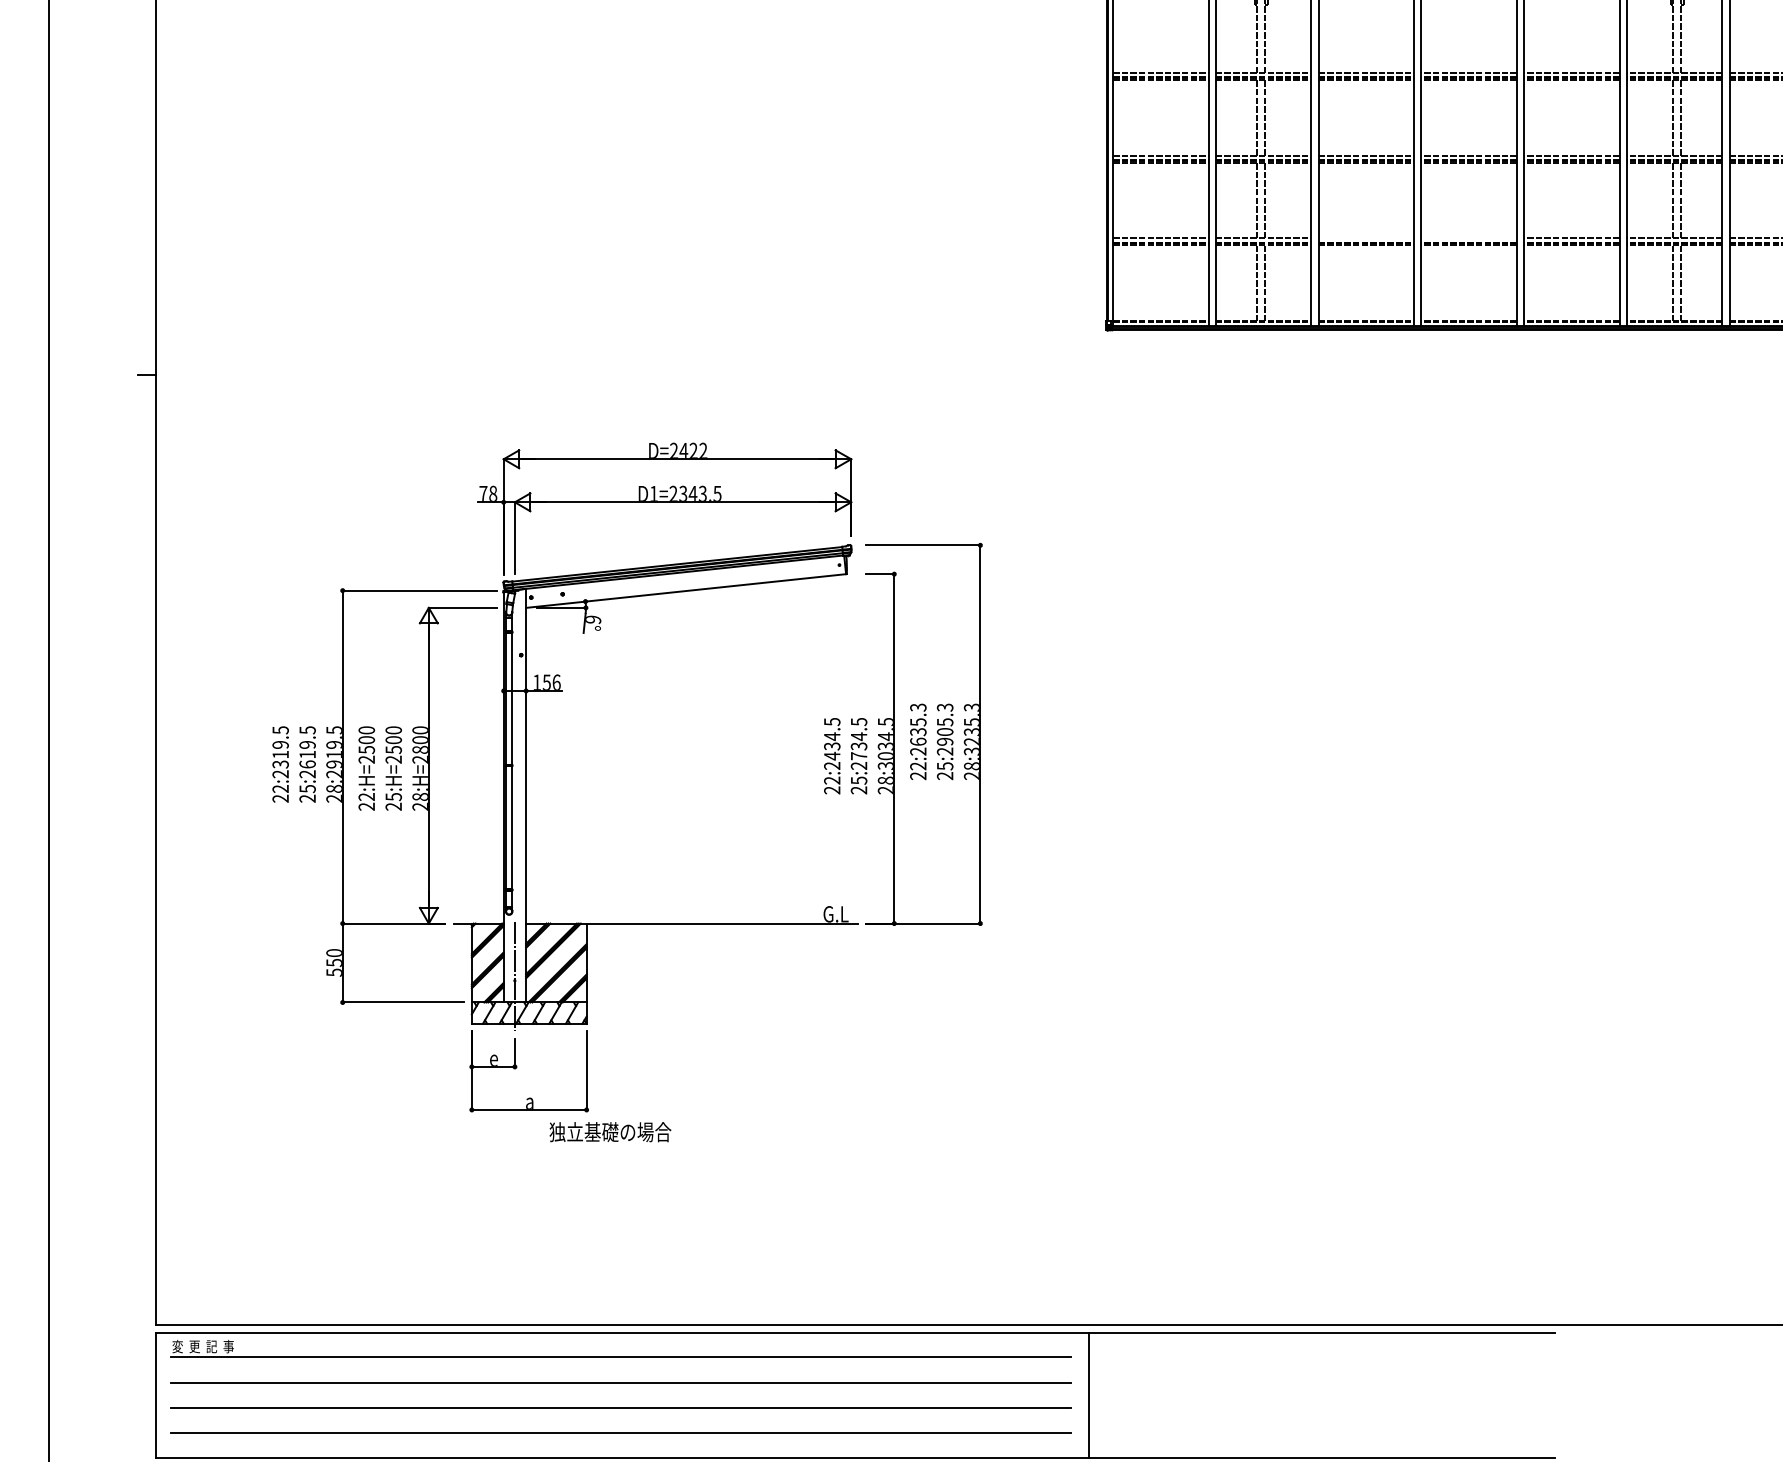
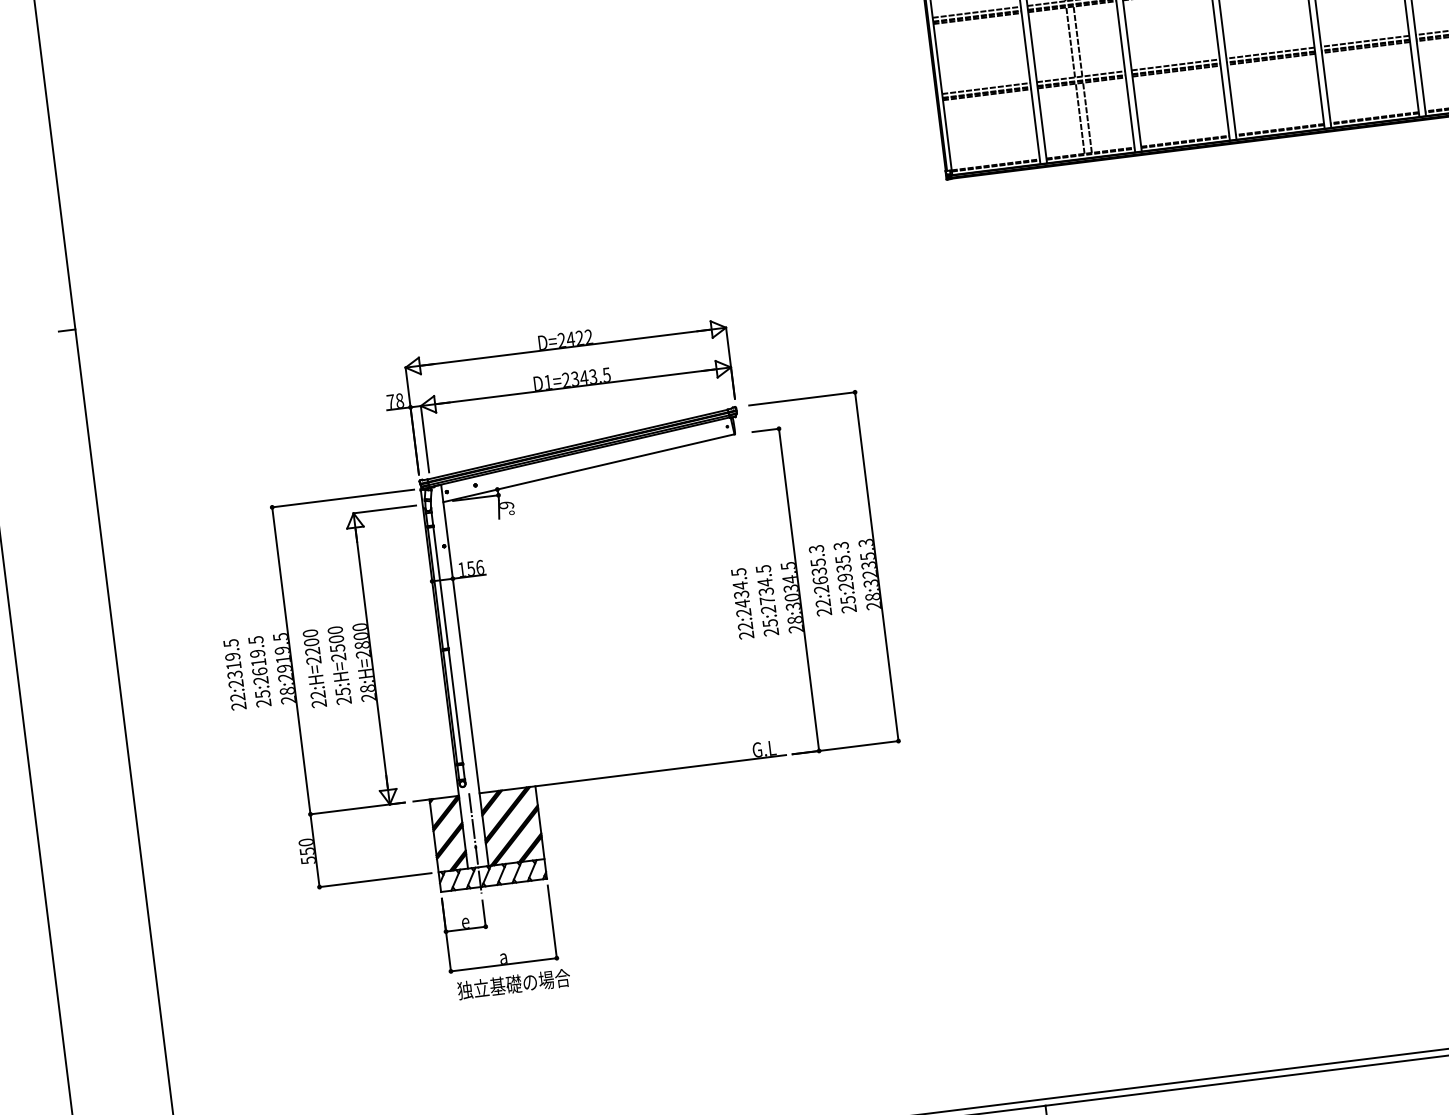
line: (1366, 238) -> (1175, 64), added
line: (1468, 238) -> (1269, 53), added
text: (945, 732) -> (844, 568), 25:2905.3 -> 25:2935.3
text: (366, 749) -> (312, 651), 22:H=2500 -> 22:H=2200
text: (610, 1132) -> (514, 984), moved

